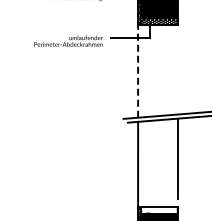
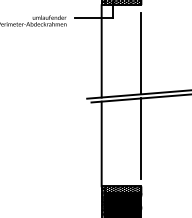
line: (138, 71) -> (102, 51), dashed -> solid
line: (177, 73) -> (141, 53), added
hatch: (157, 209) -> (121, 189), added

